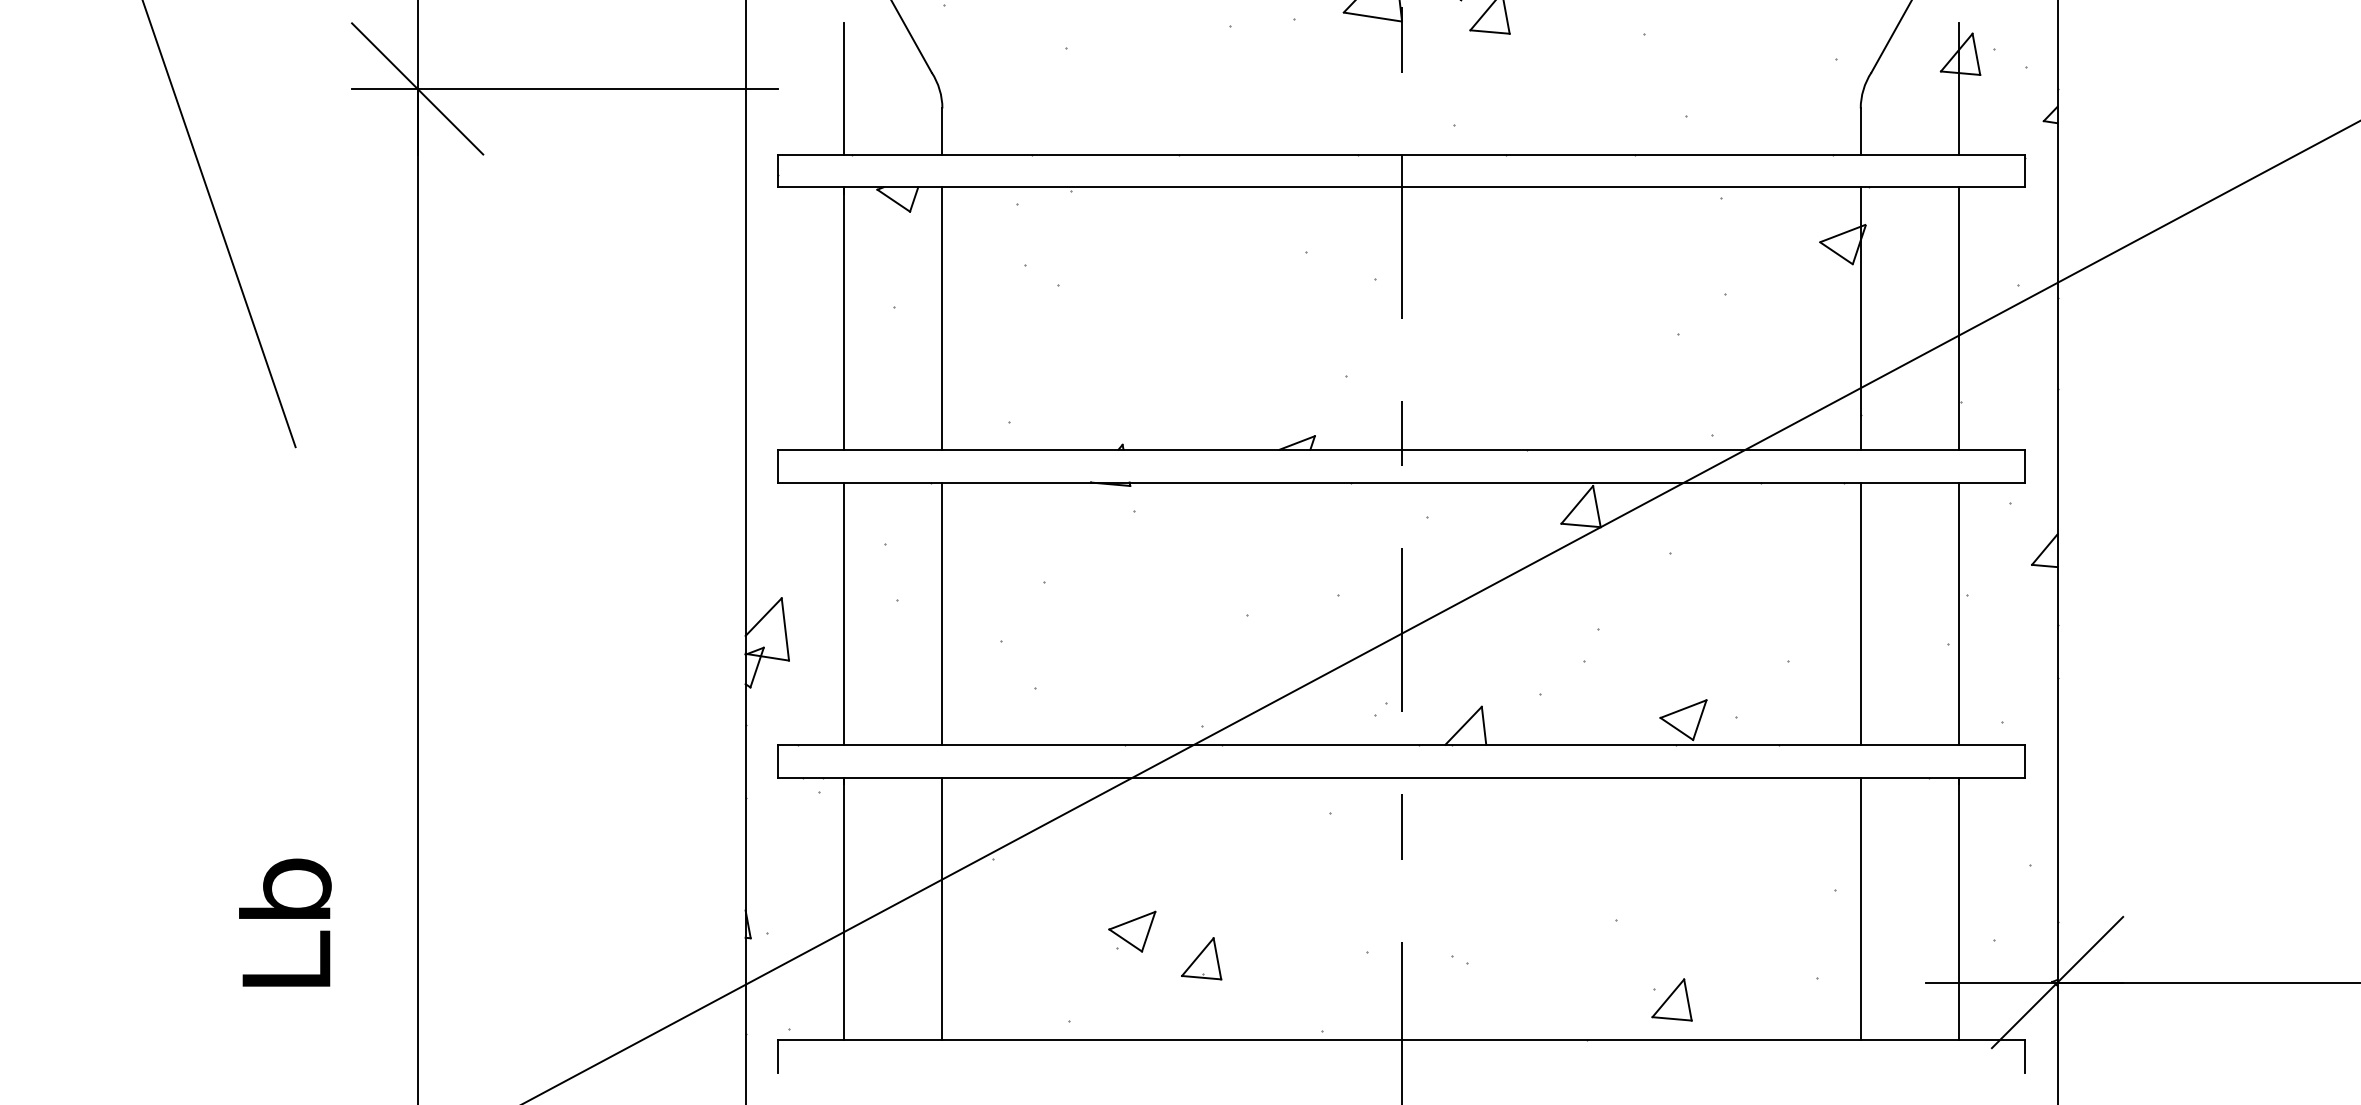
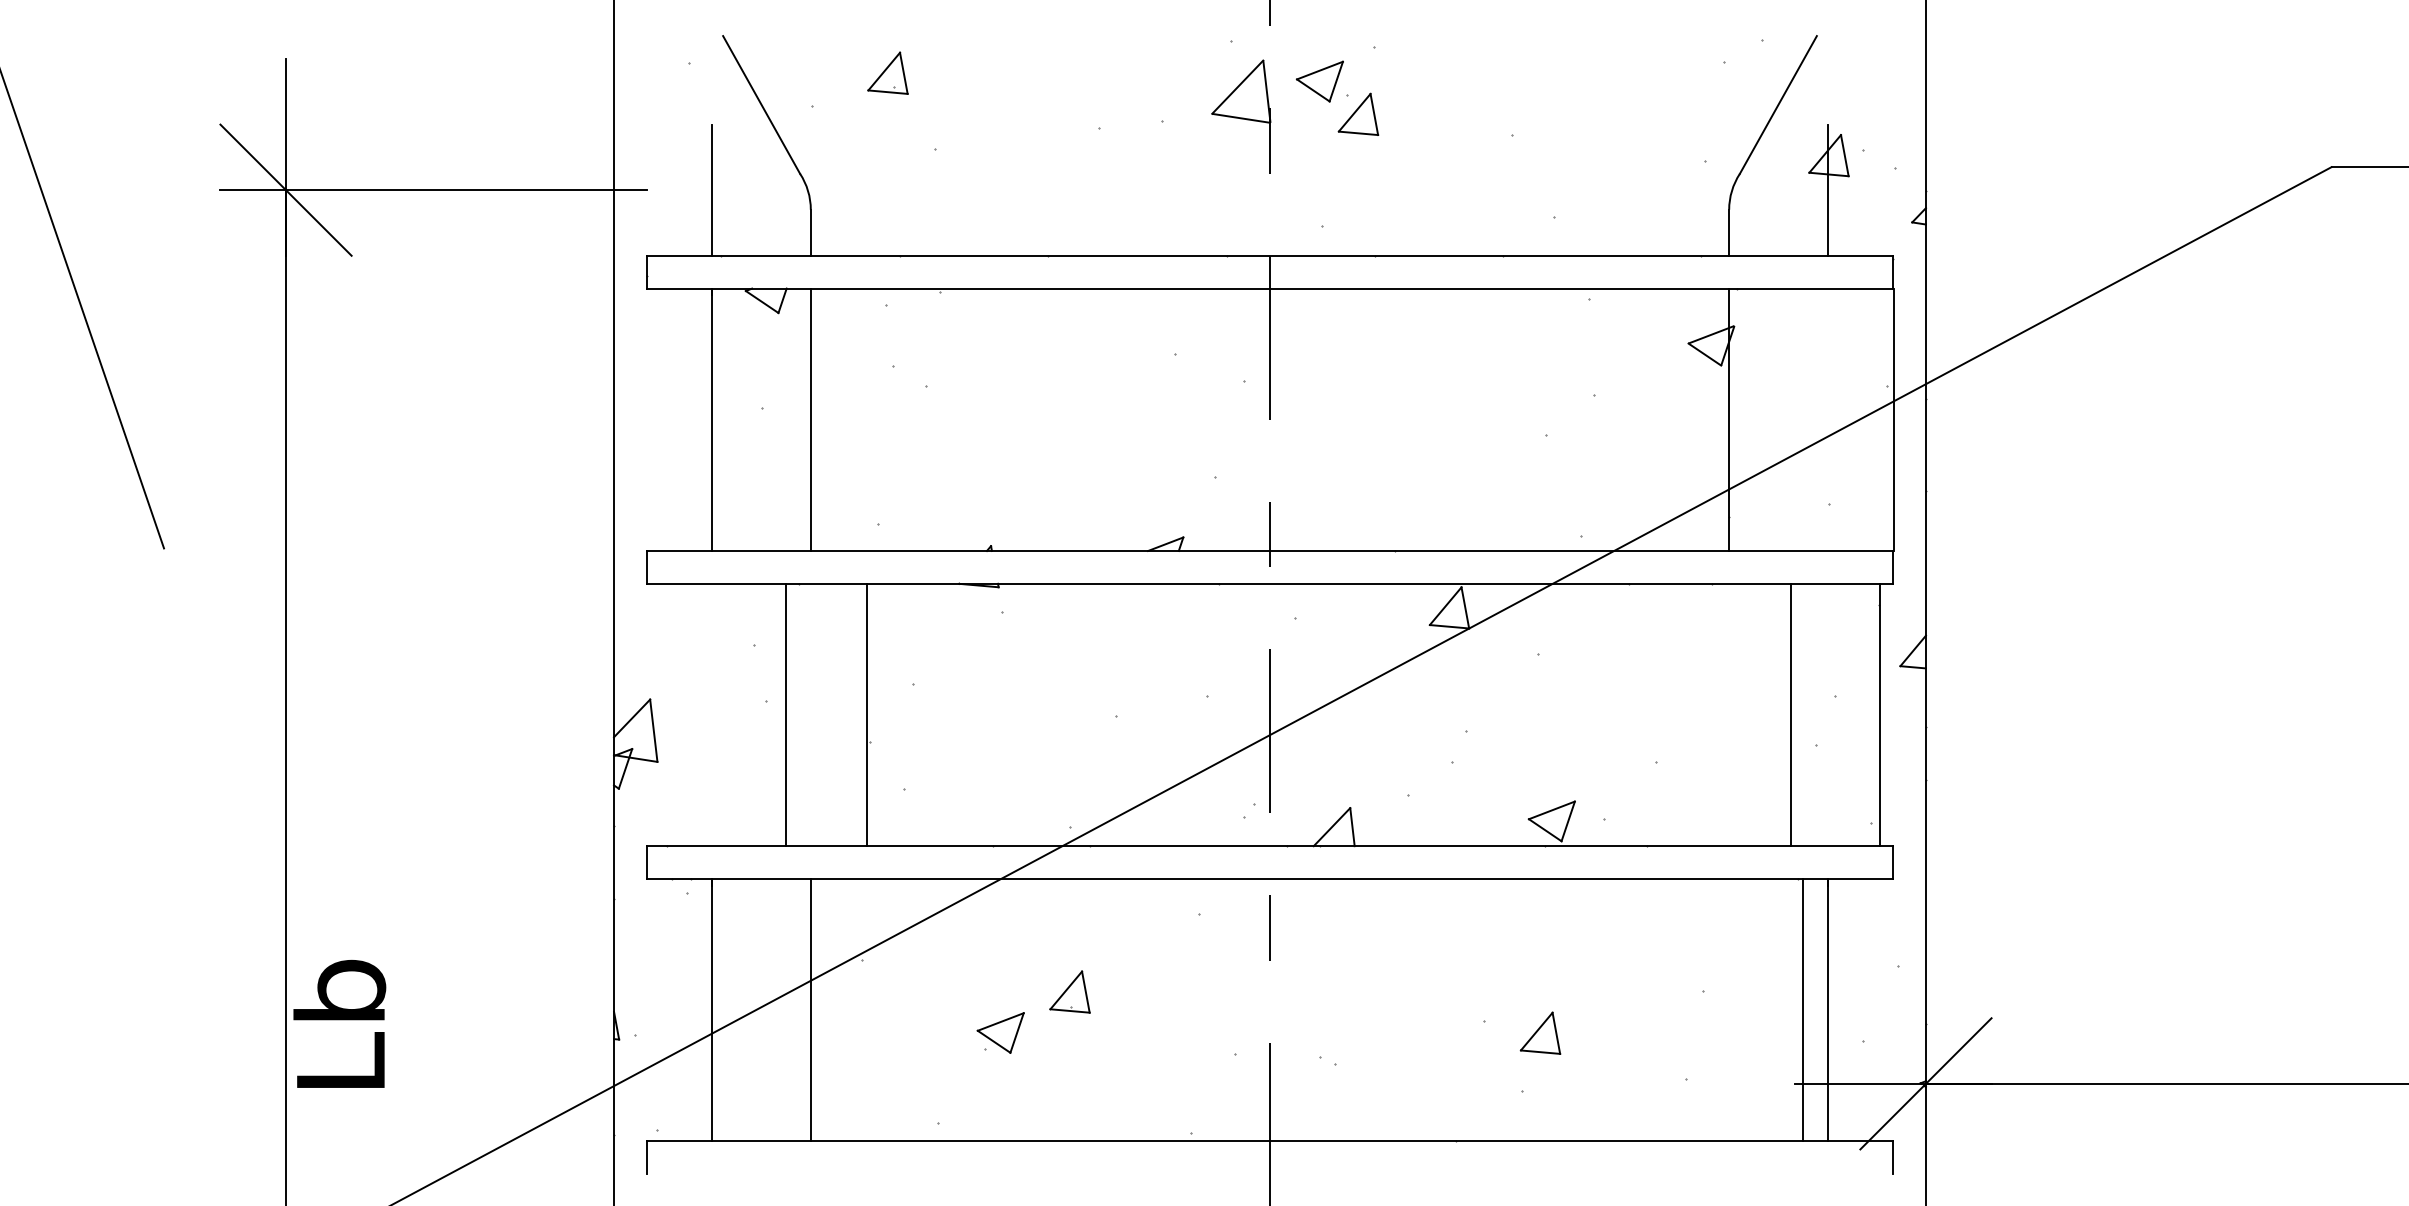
line: (1959, 318) -> (1893, 419), moved
line: (844, 613) -> (786, 714), moved
line: (942, 613) -> (866, 714), moved
line: (1861, 613) -> (1791, 714), moved
line: (1959, 613) -> (1879, 714), moved
line: (1861, 908) -> (1803, 1009), moved
text: (285, 922) -> (339, 1023), moved
part: (1201, 958) -> (1069, 991), moved
part: (1672, 999) -> (1540, 1032), moved

